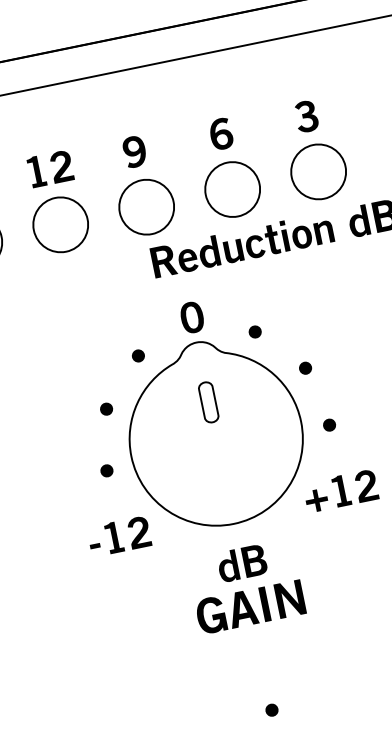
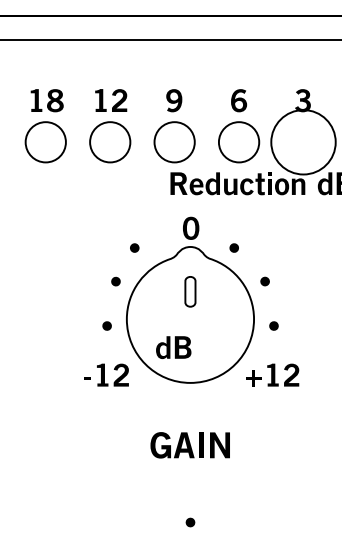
circle: (318, 172) -> (303, 142), size x1.6
part: (137, 355) -> (134, 247), moved
part: (241, 563) -> (173, 347), moved

